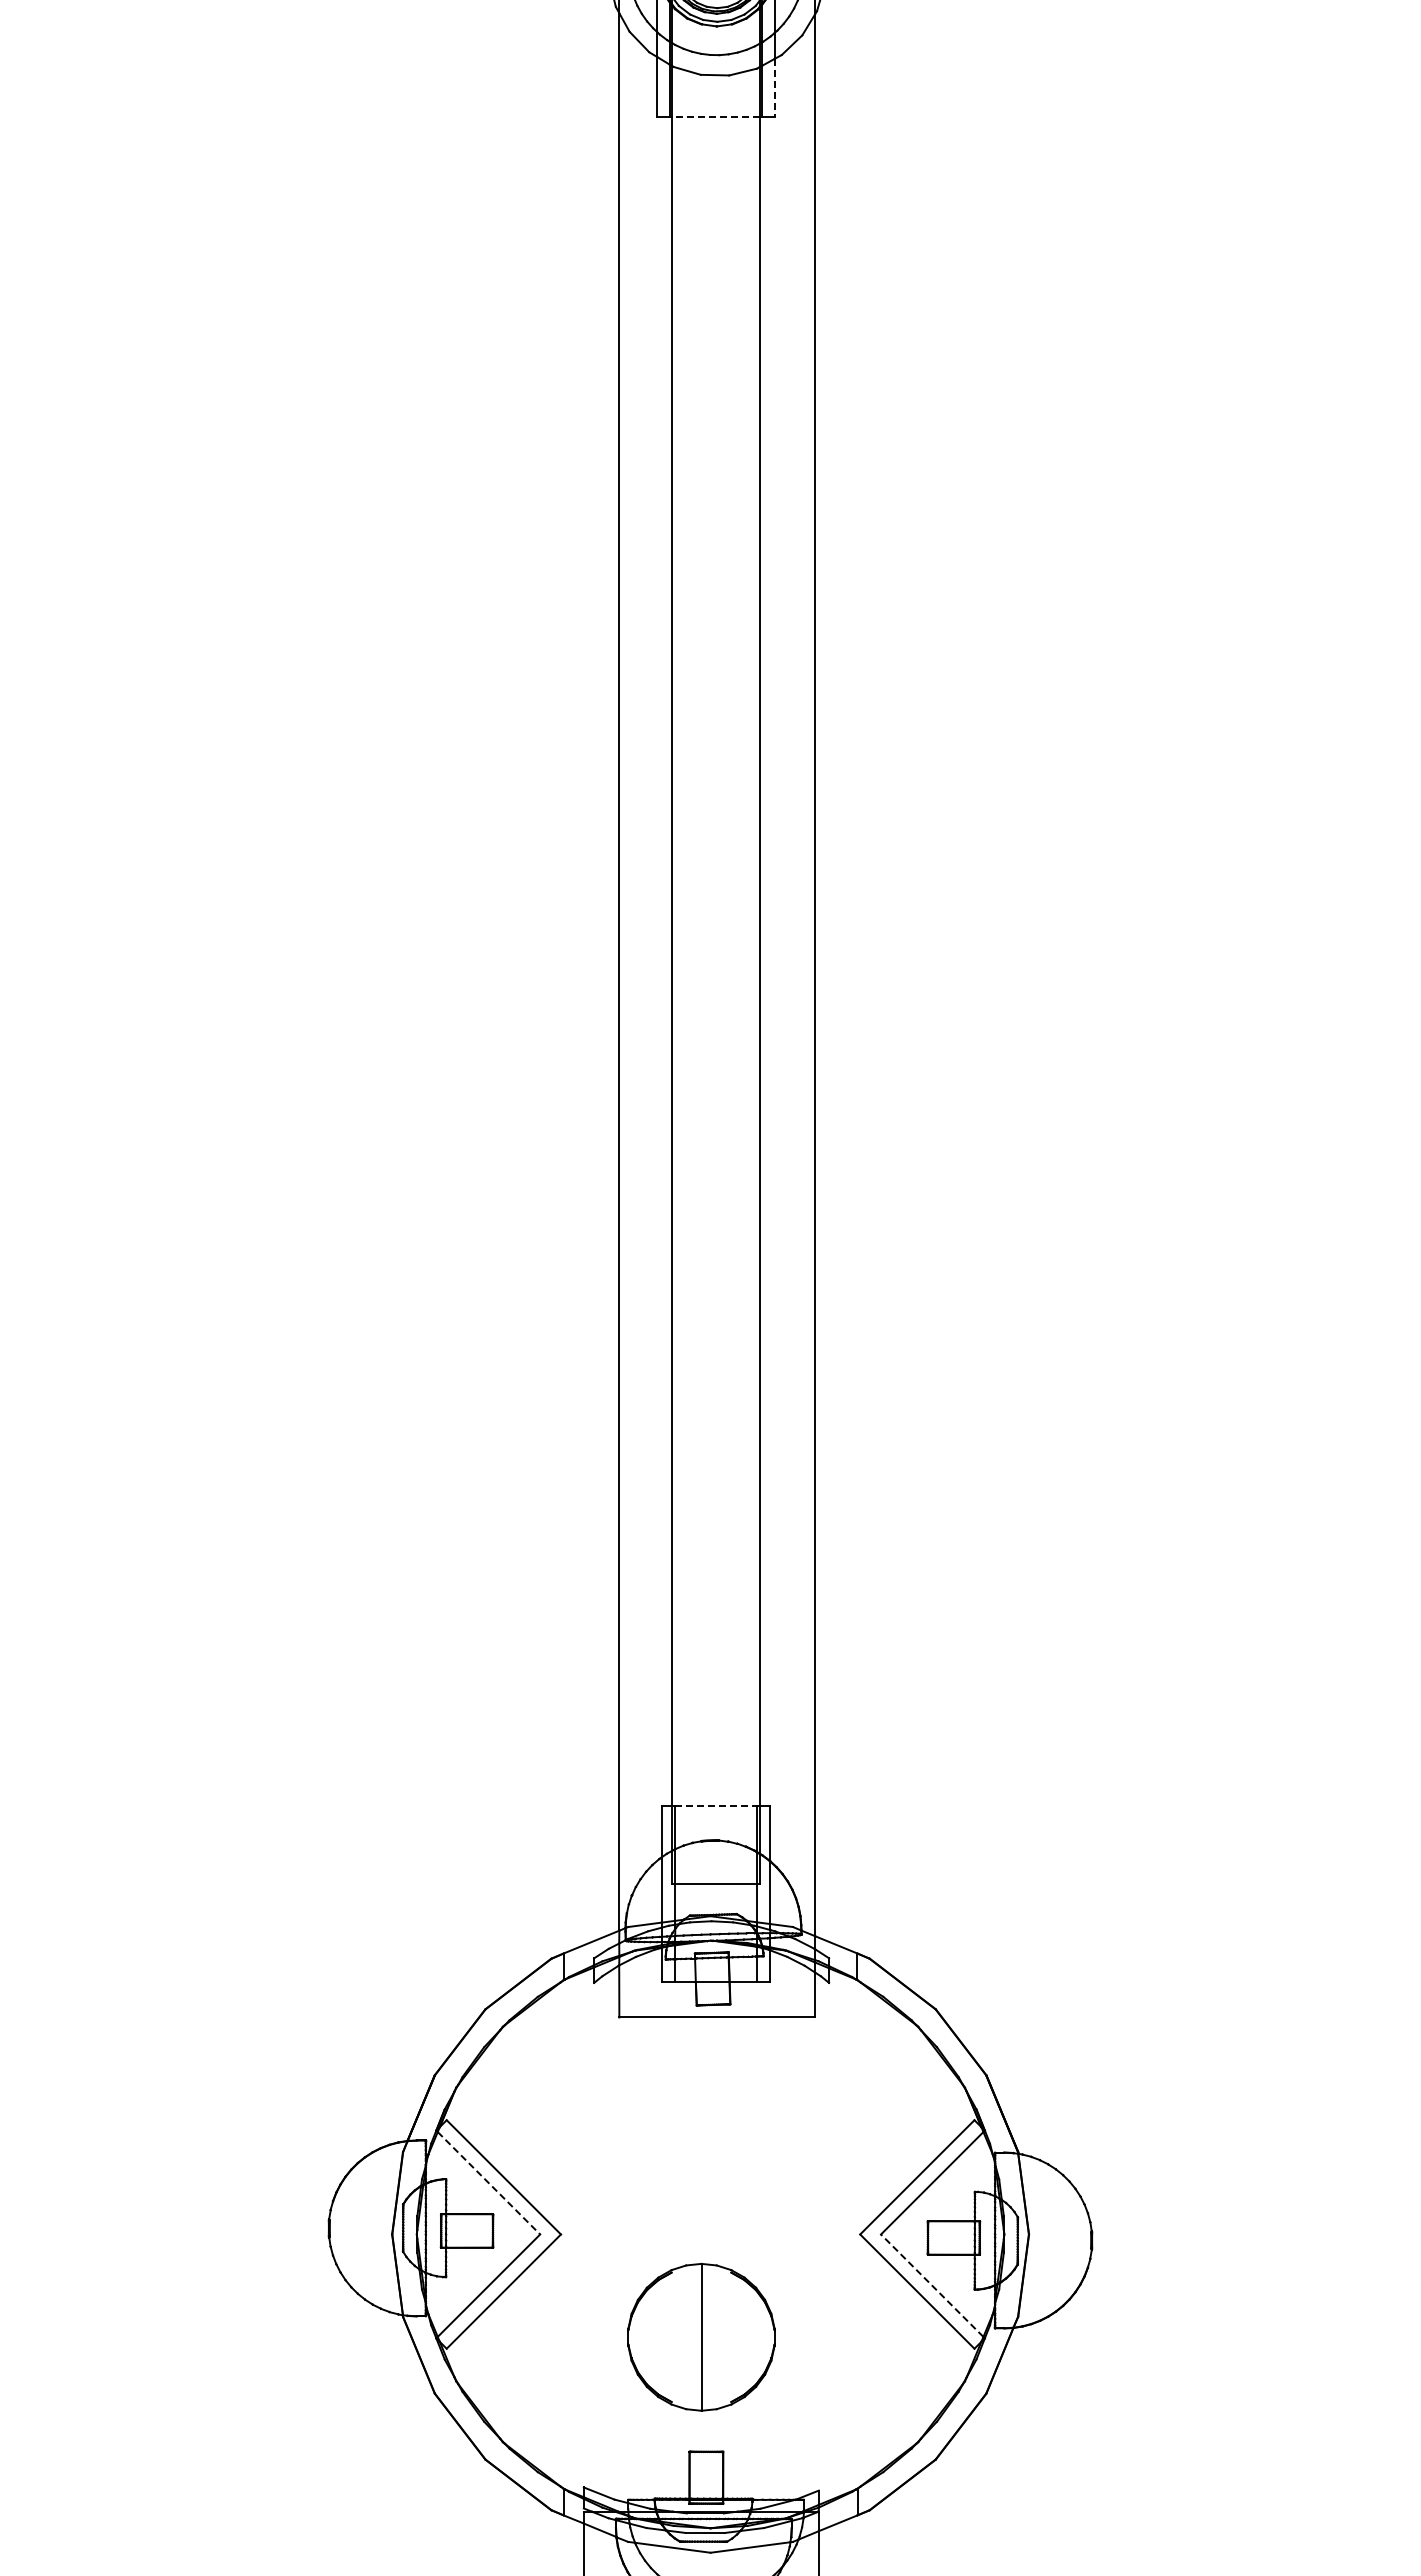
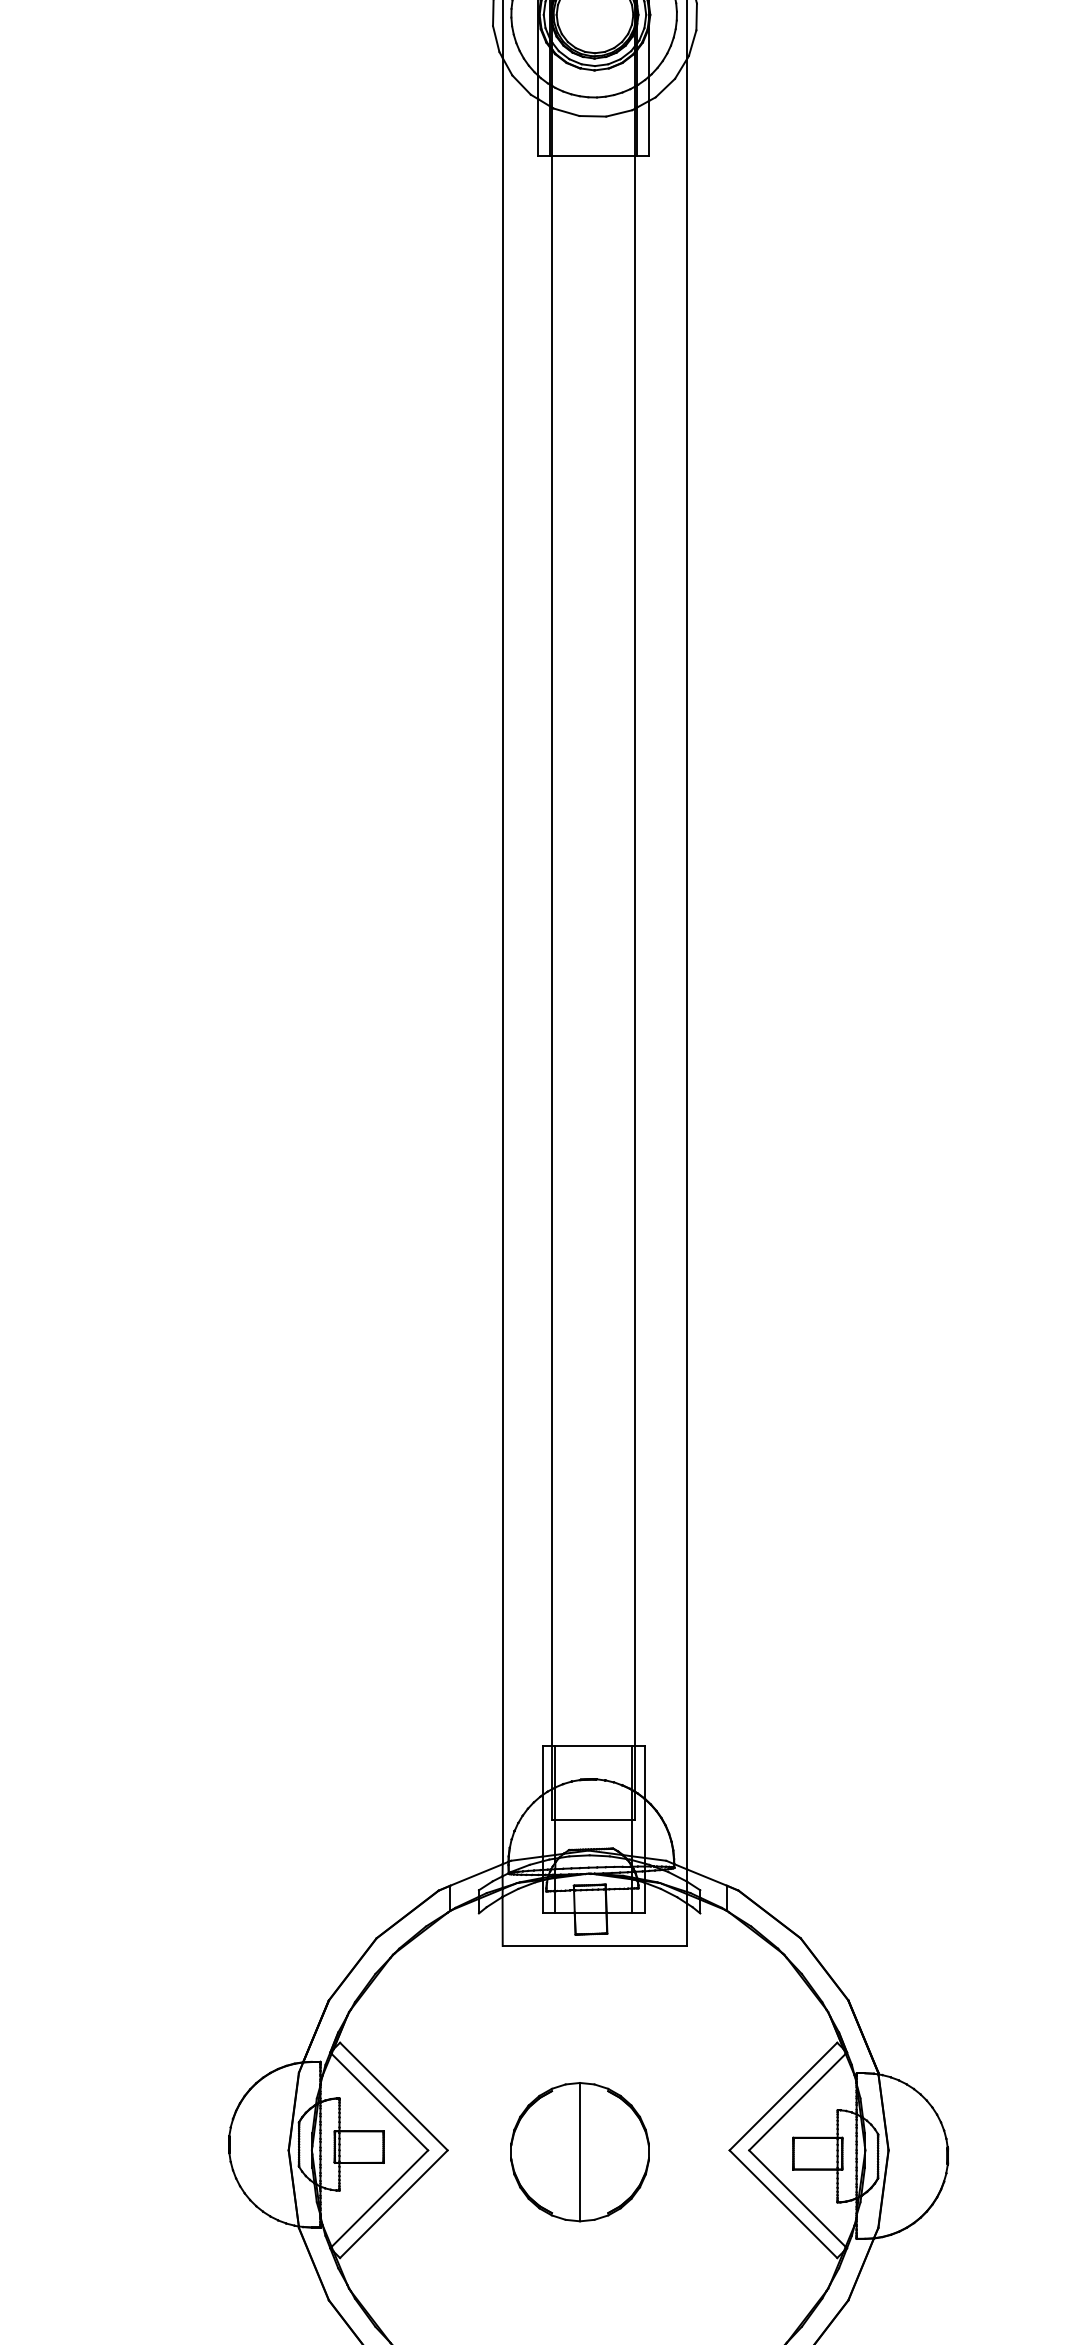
line: (774, 88) -> (648, 128), dashed -> solid
line: (716, 117) -> (594, 156), dashed -> solid
line: (715, 1805) -> (593, 1746), dashed -> solid
line: (489, 2183) -> (380, 2102), dashed -> solid
line: (931, 2285) -> (796, 2198), dashed -> solid
part: (701, 2336) -> (580, 2151), moved

